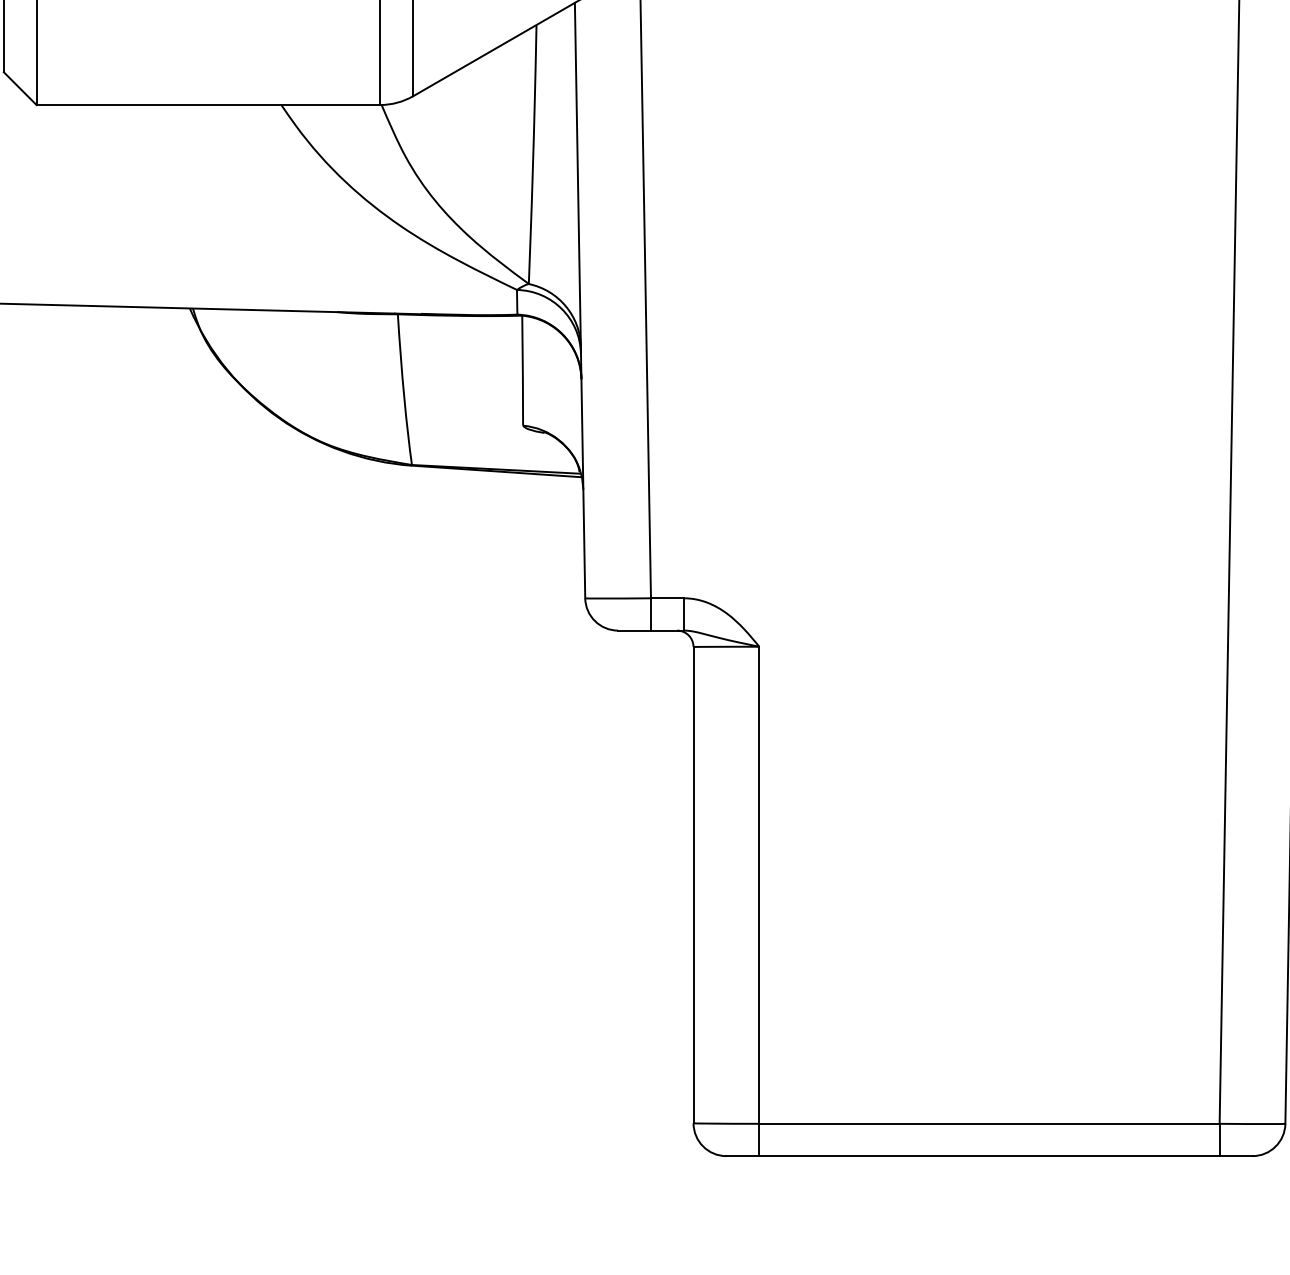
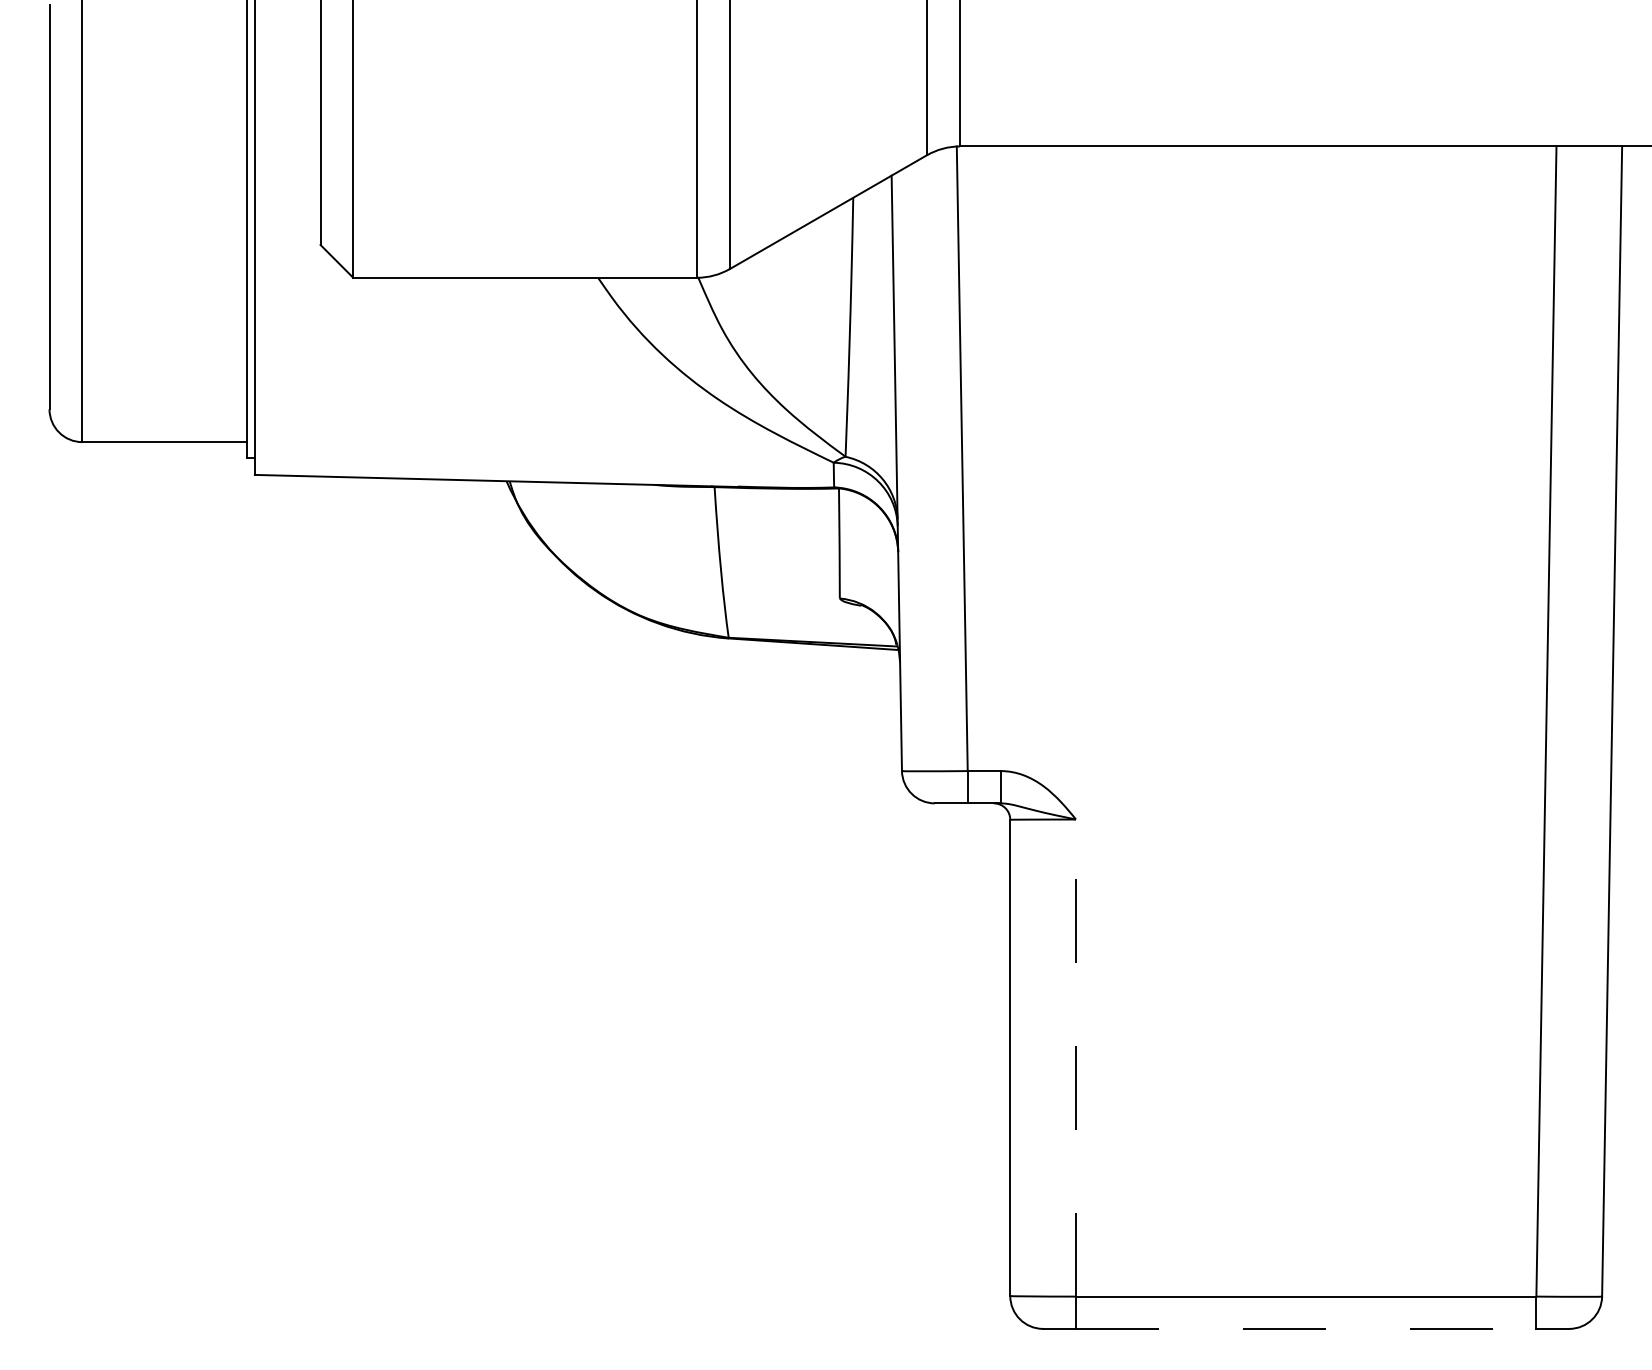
line: (759, 885) -> (1076, 1058), solid -> dashed
line: (989, 1155) -> (1306, 1328), solid -> dashed

